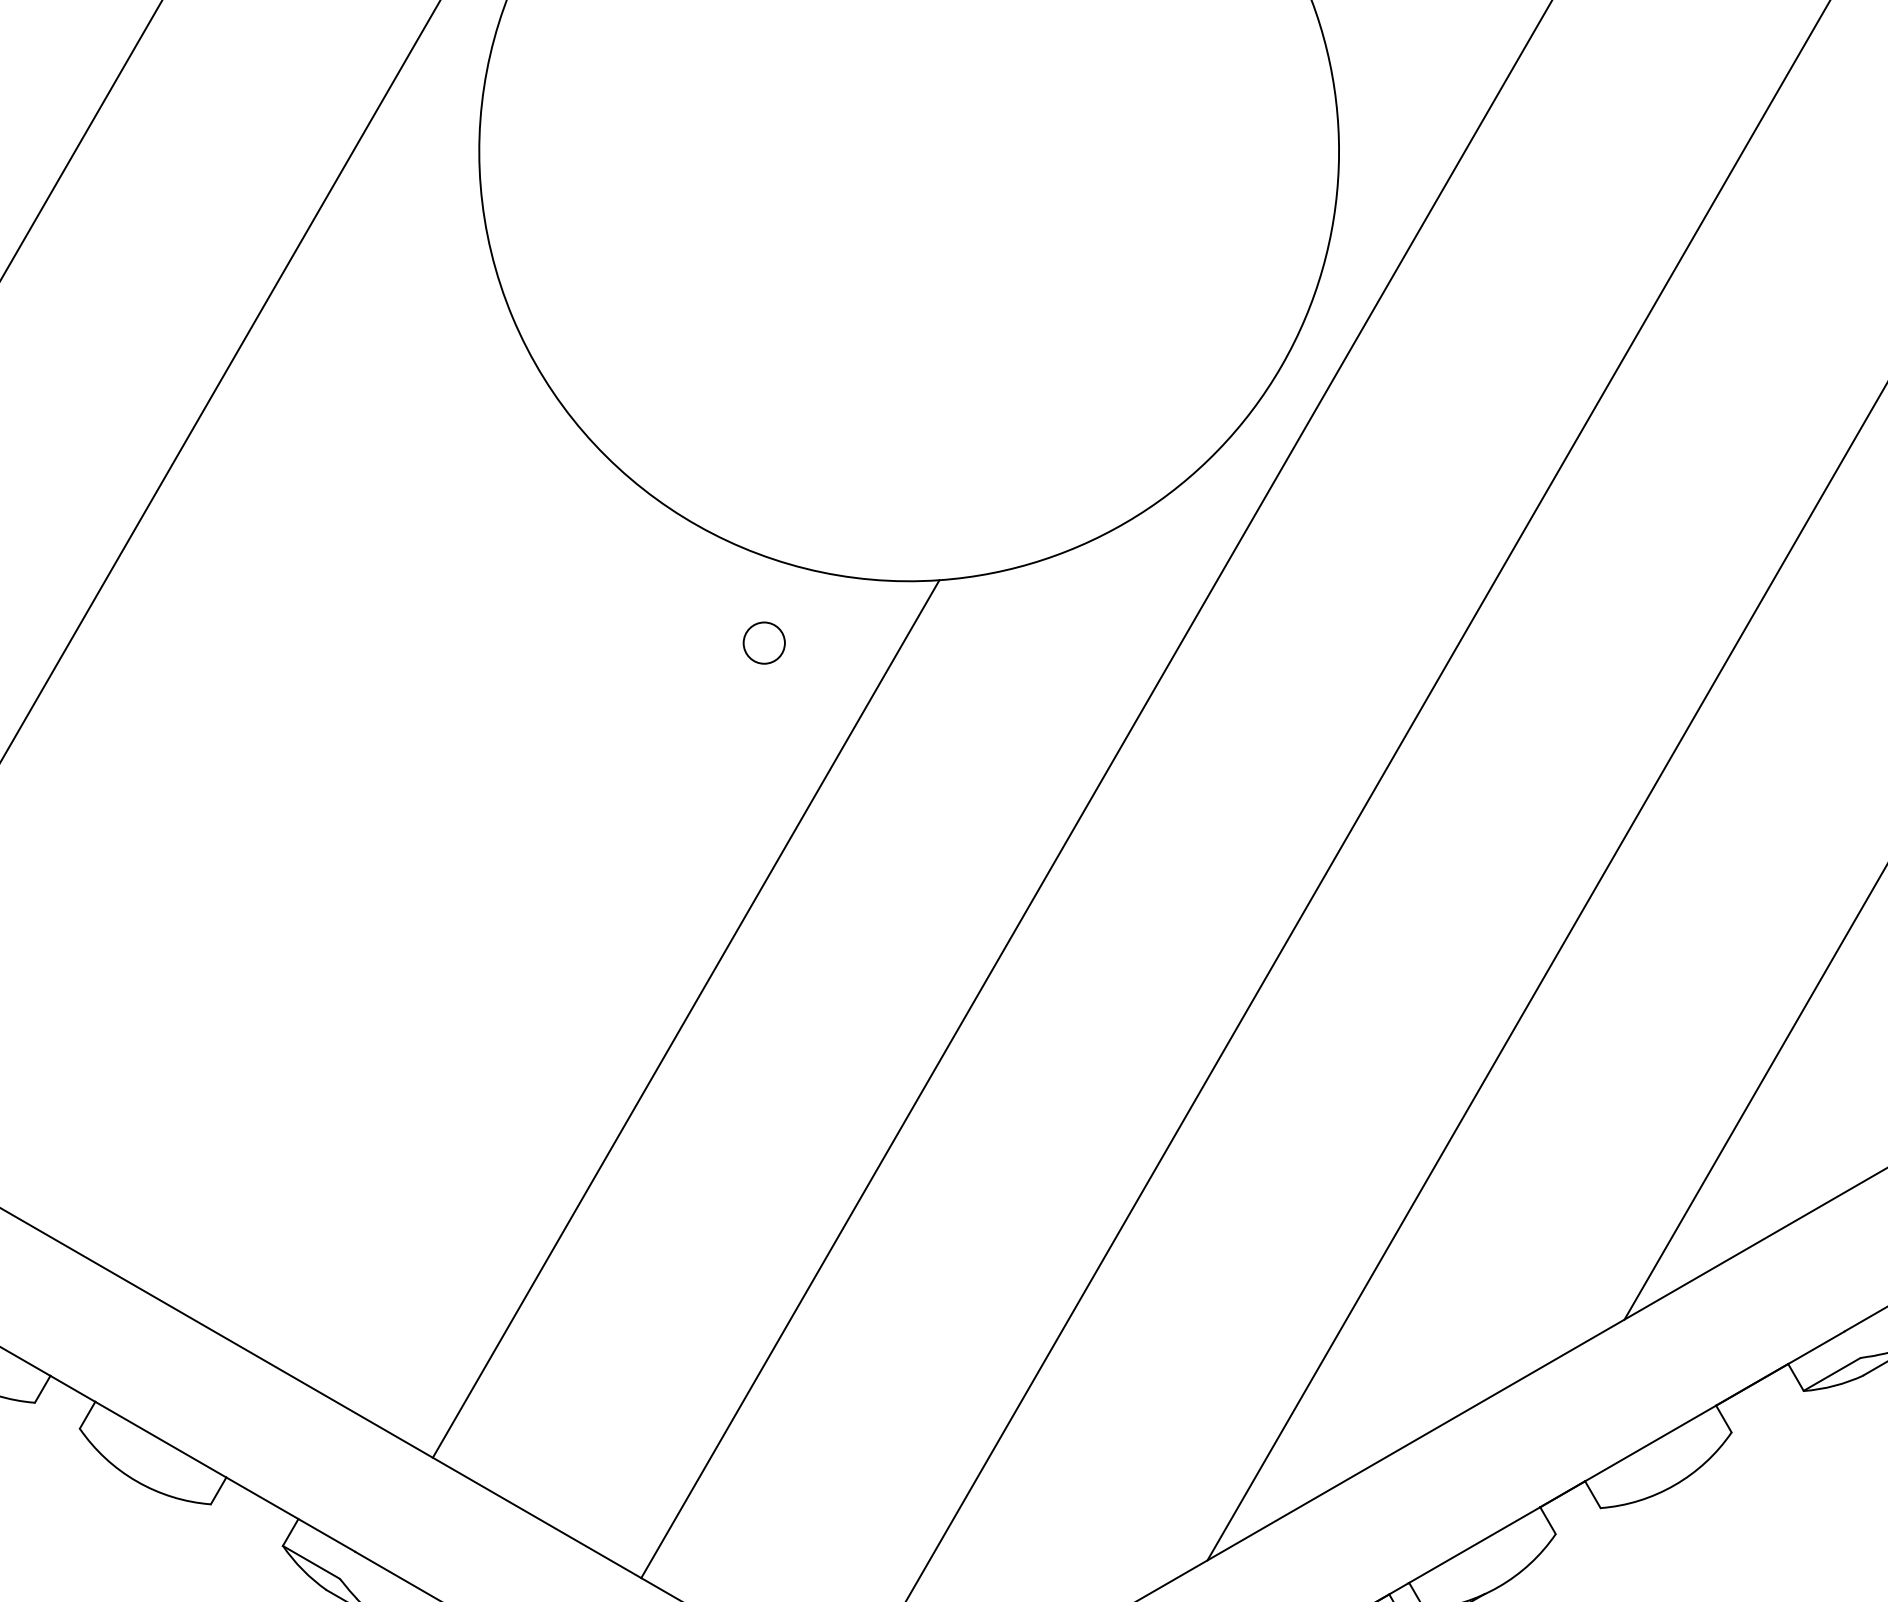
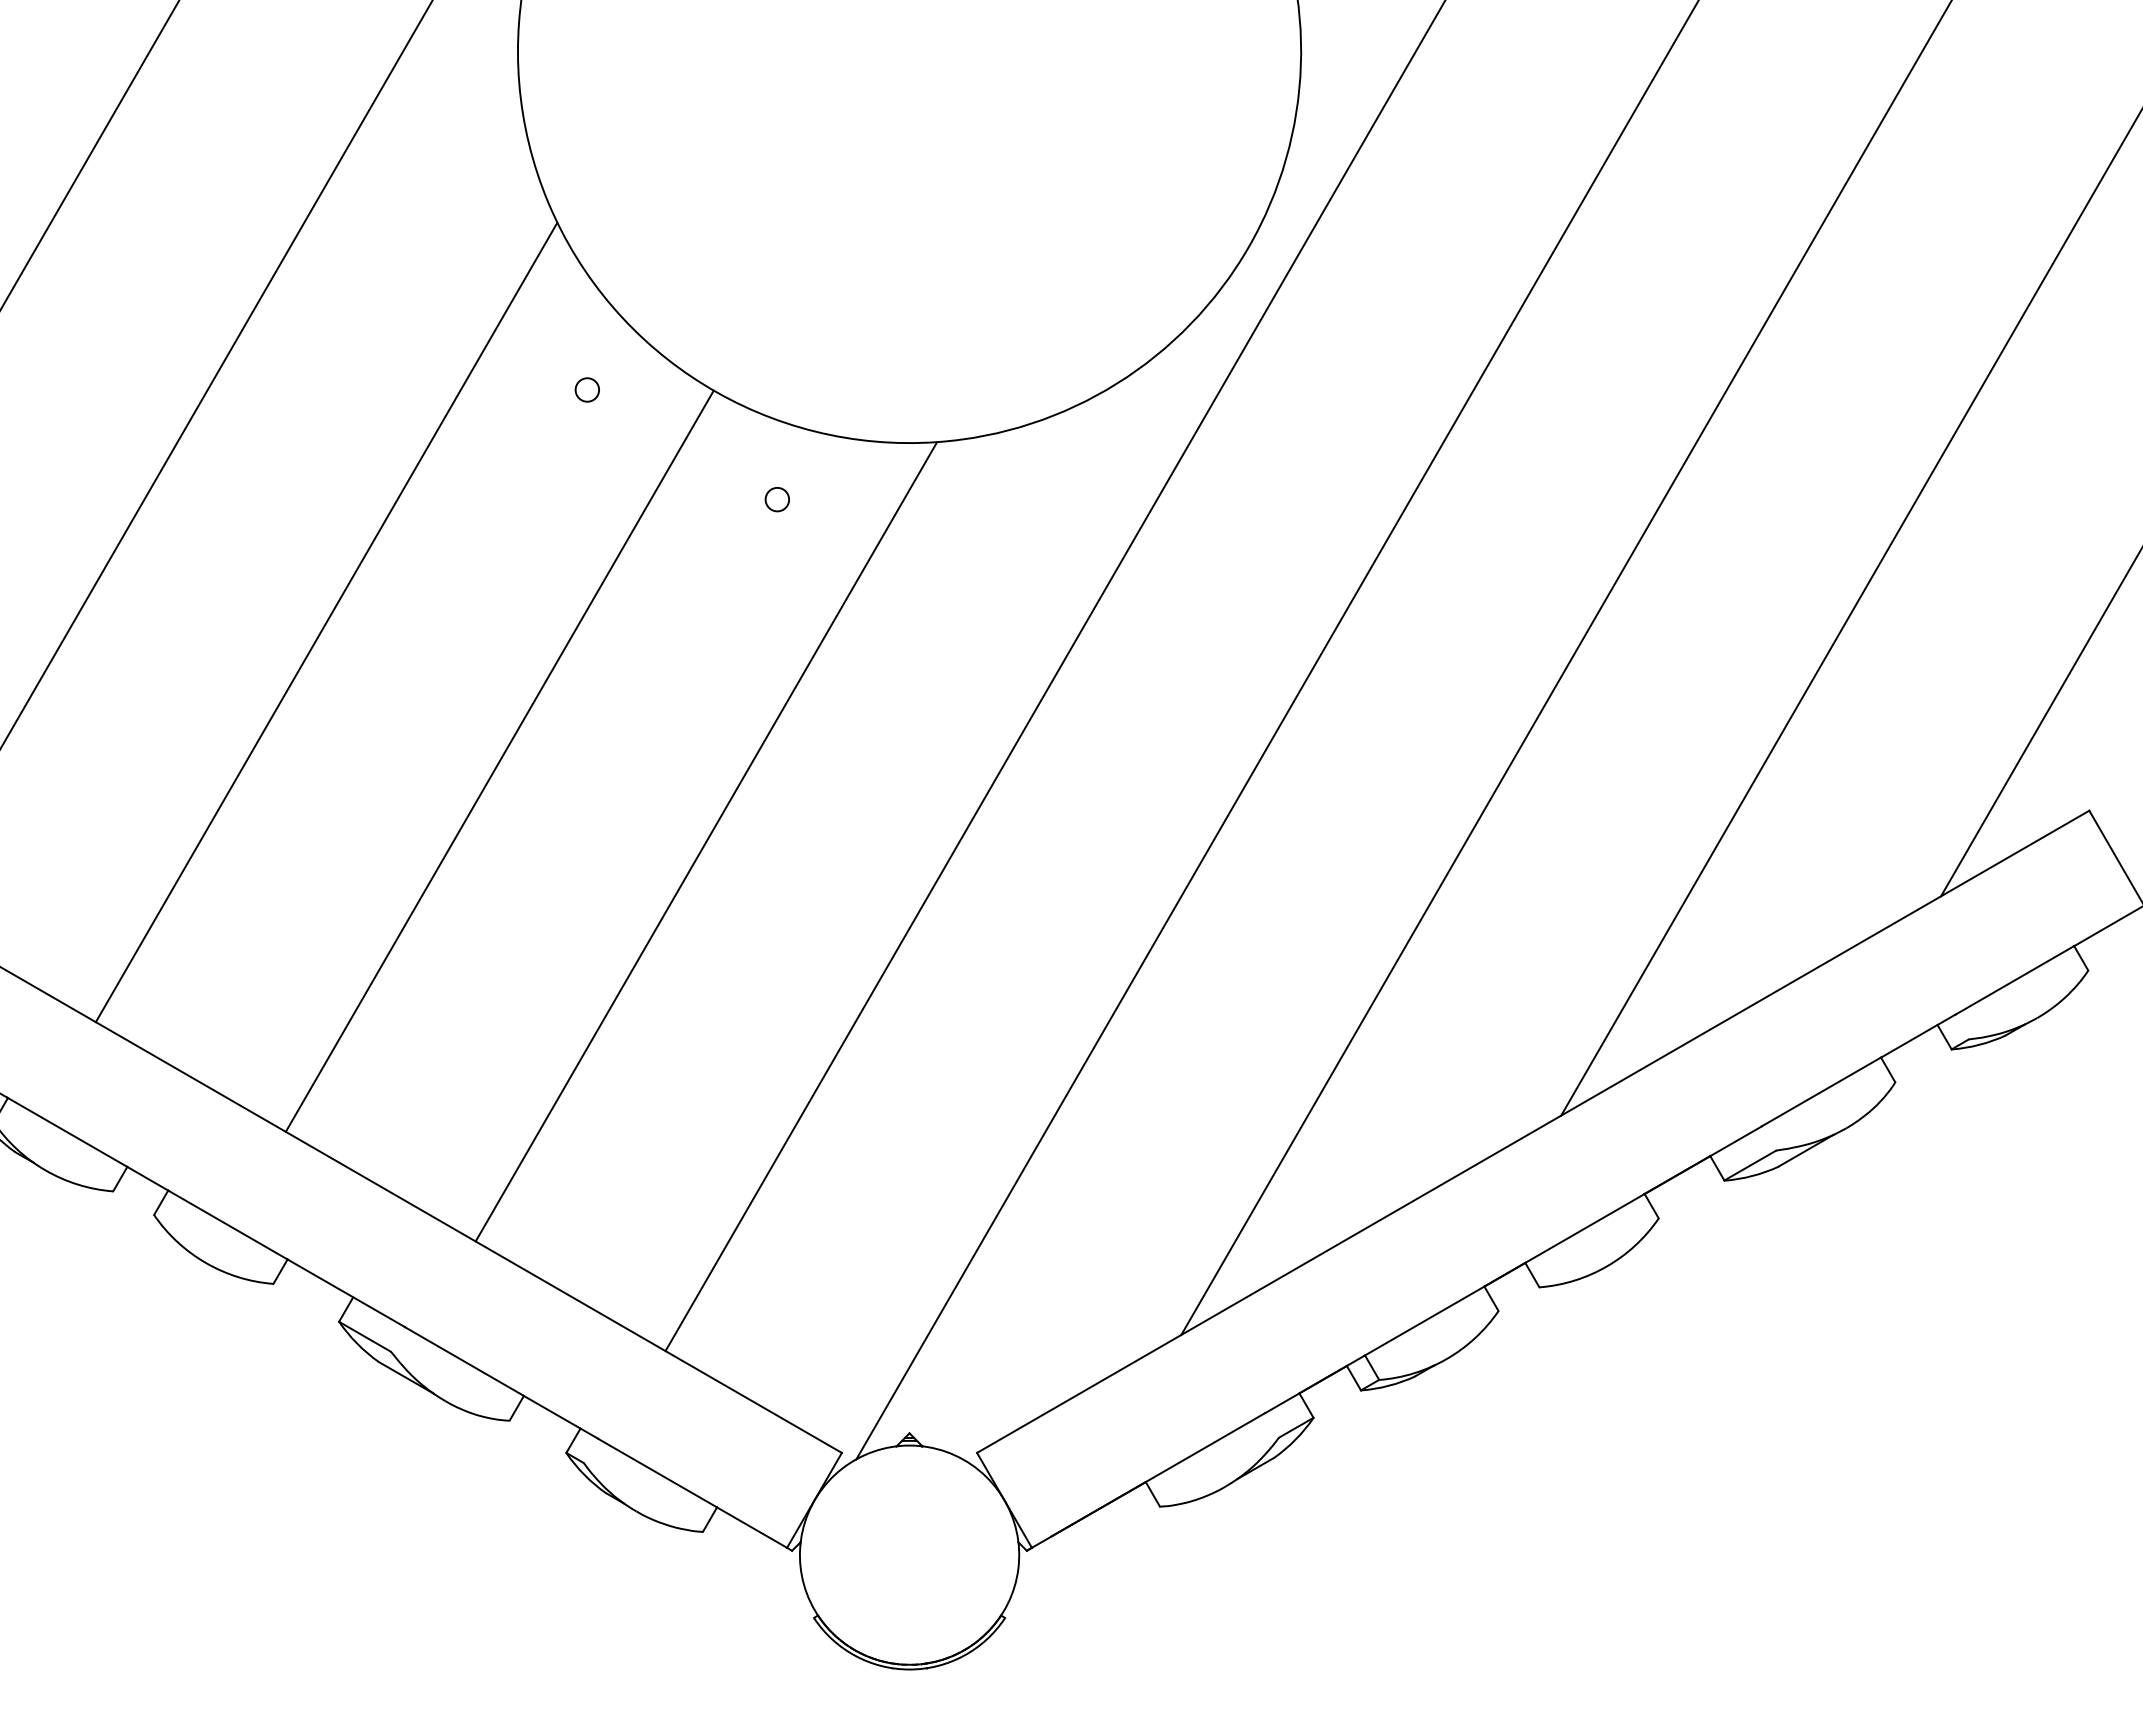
circle: (554, 522) -> (586, 389), added
circle: (763, 643) -> (776, 499), size x0.62
line: (269, 778) -> (326, 622), added
line: (459, 929) -> (499, 760), added

